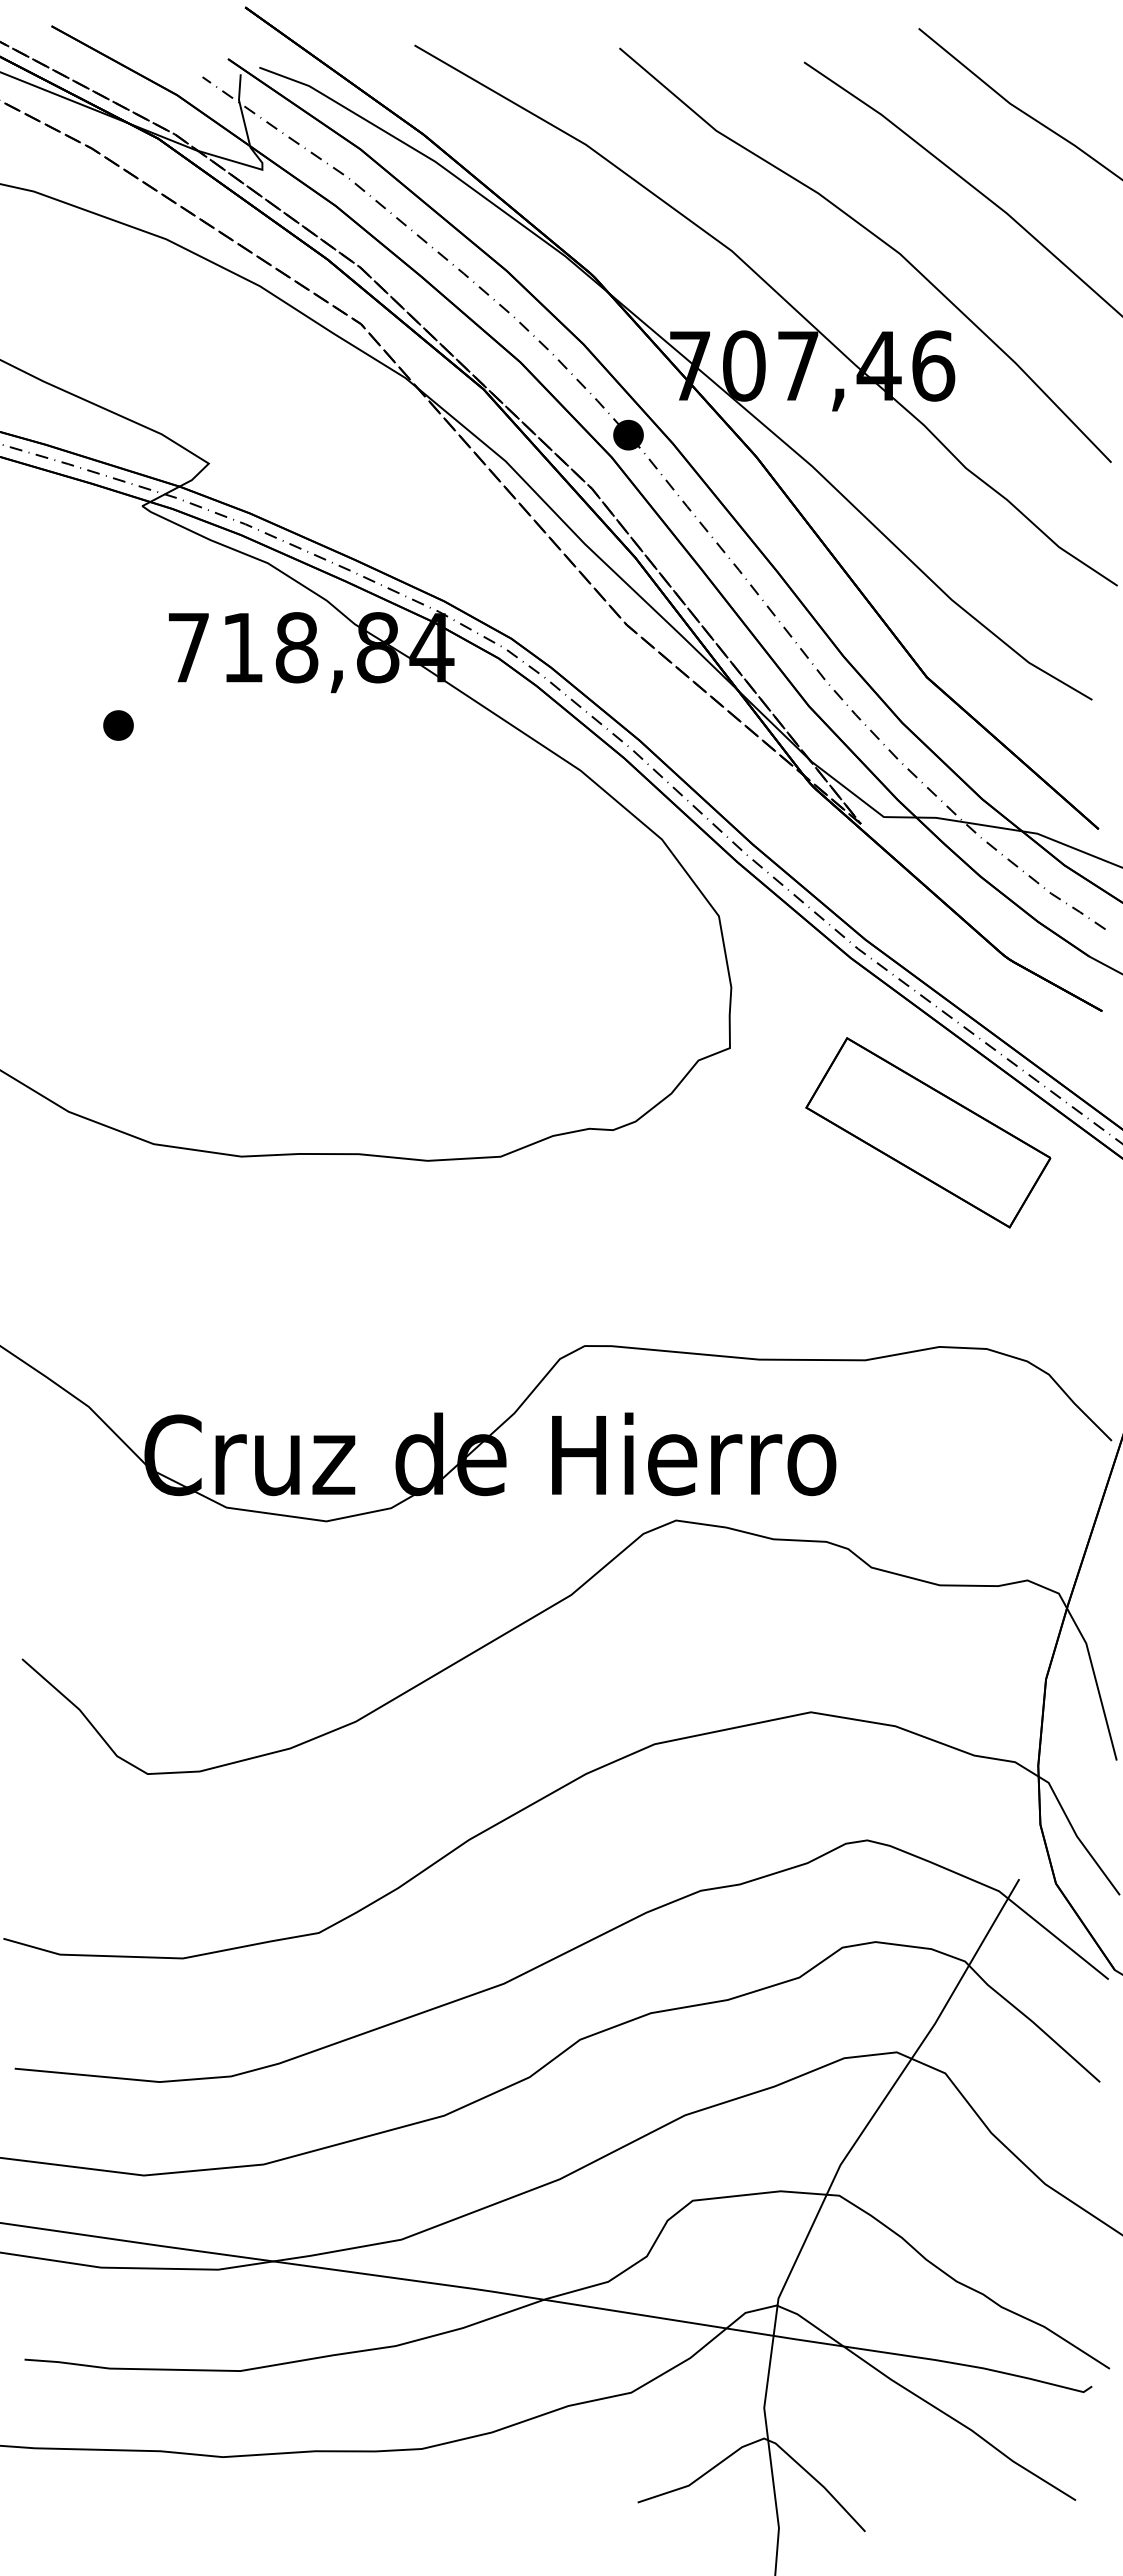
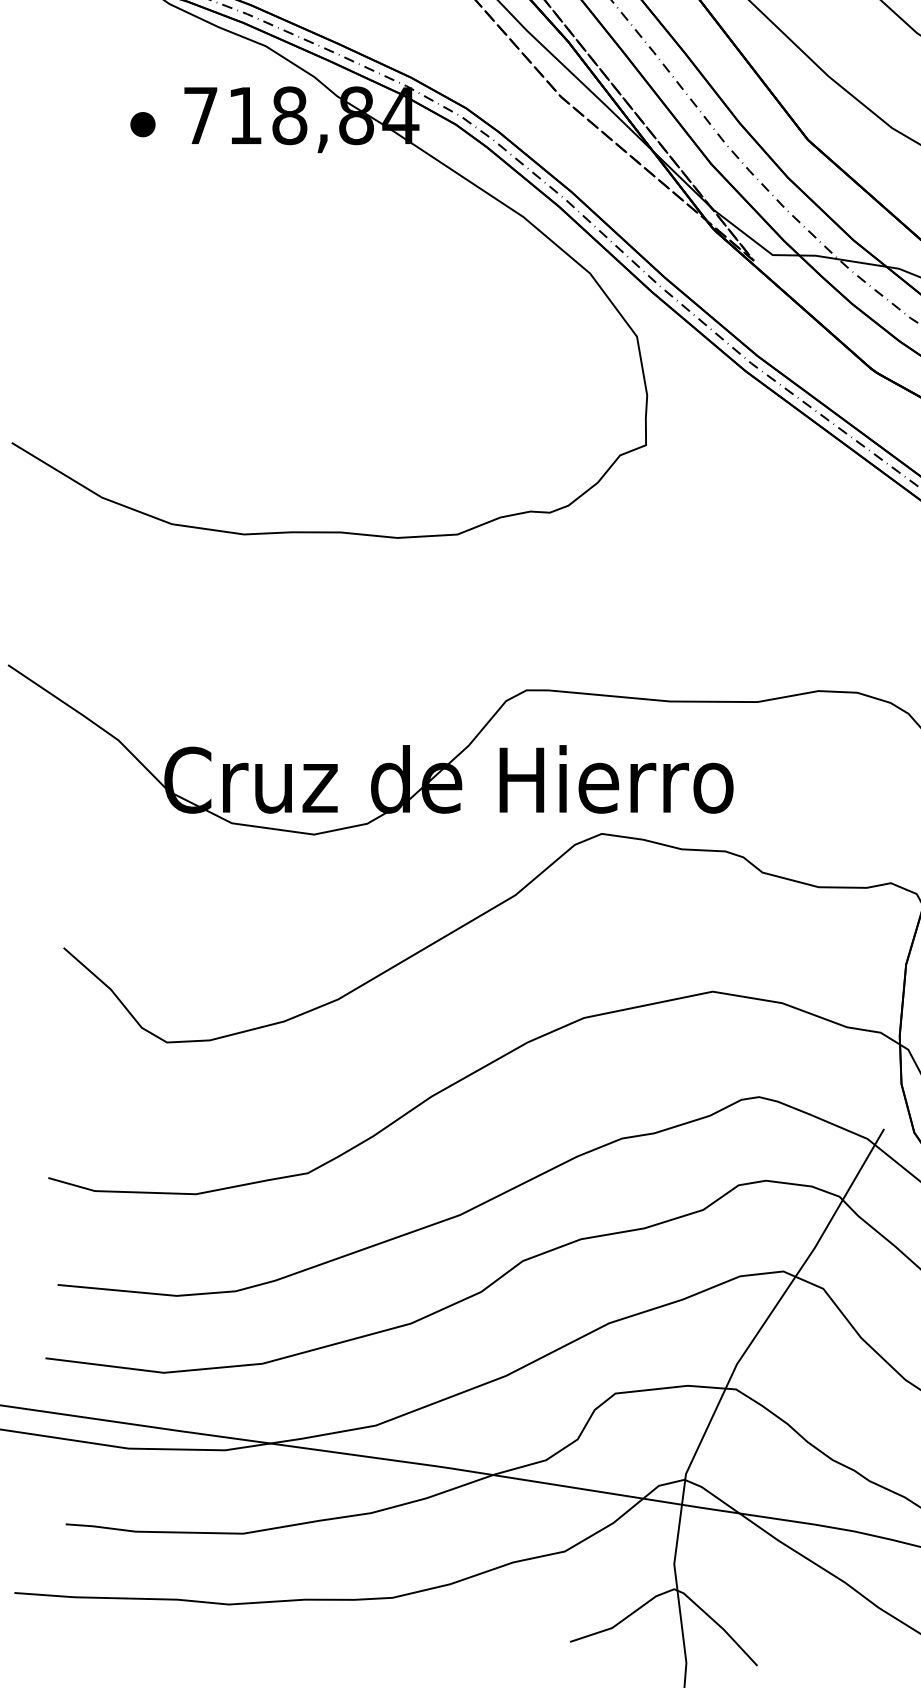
part: (118, 725) -> (142, 124), moved
part: (928, 1132) -> (809, 514), removed

